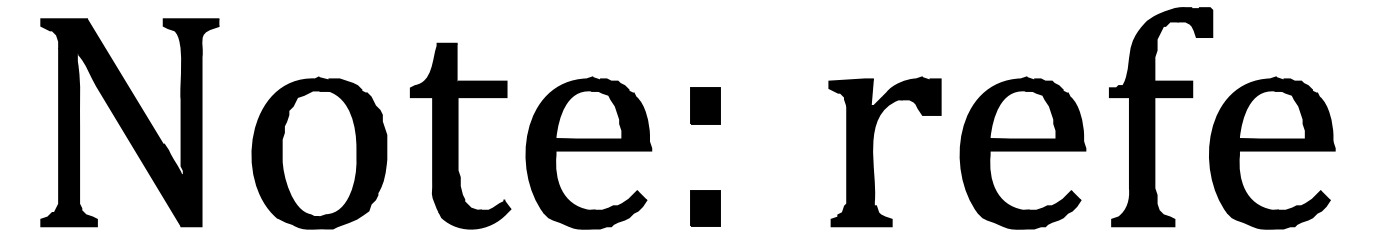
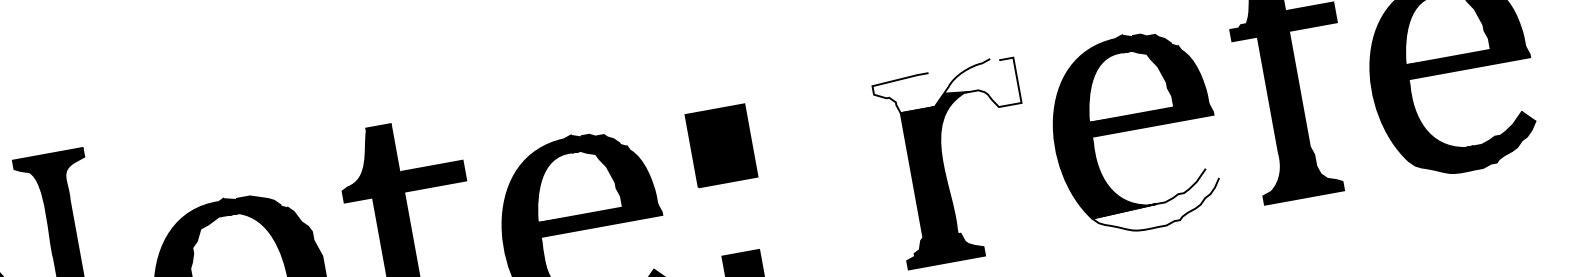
fill: (851, 92) -> (903, 94), removed
fill: (911, 95) -> (980, 84), removed
part: (705, 105) -> (720, 145), size x1.6
fill: (1029, 209) -> (1156, 202), removed

